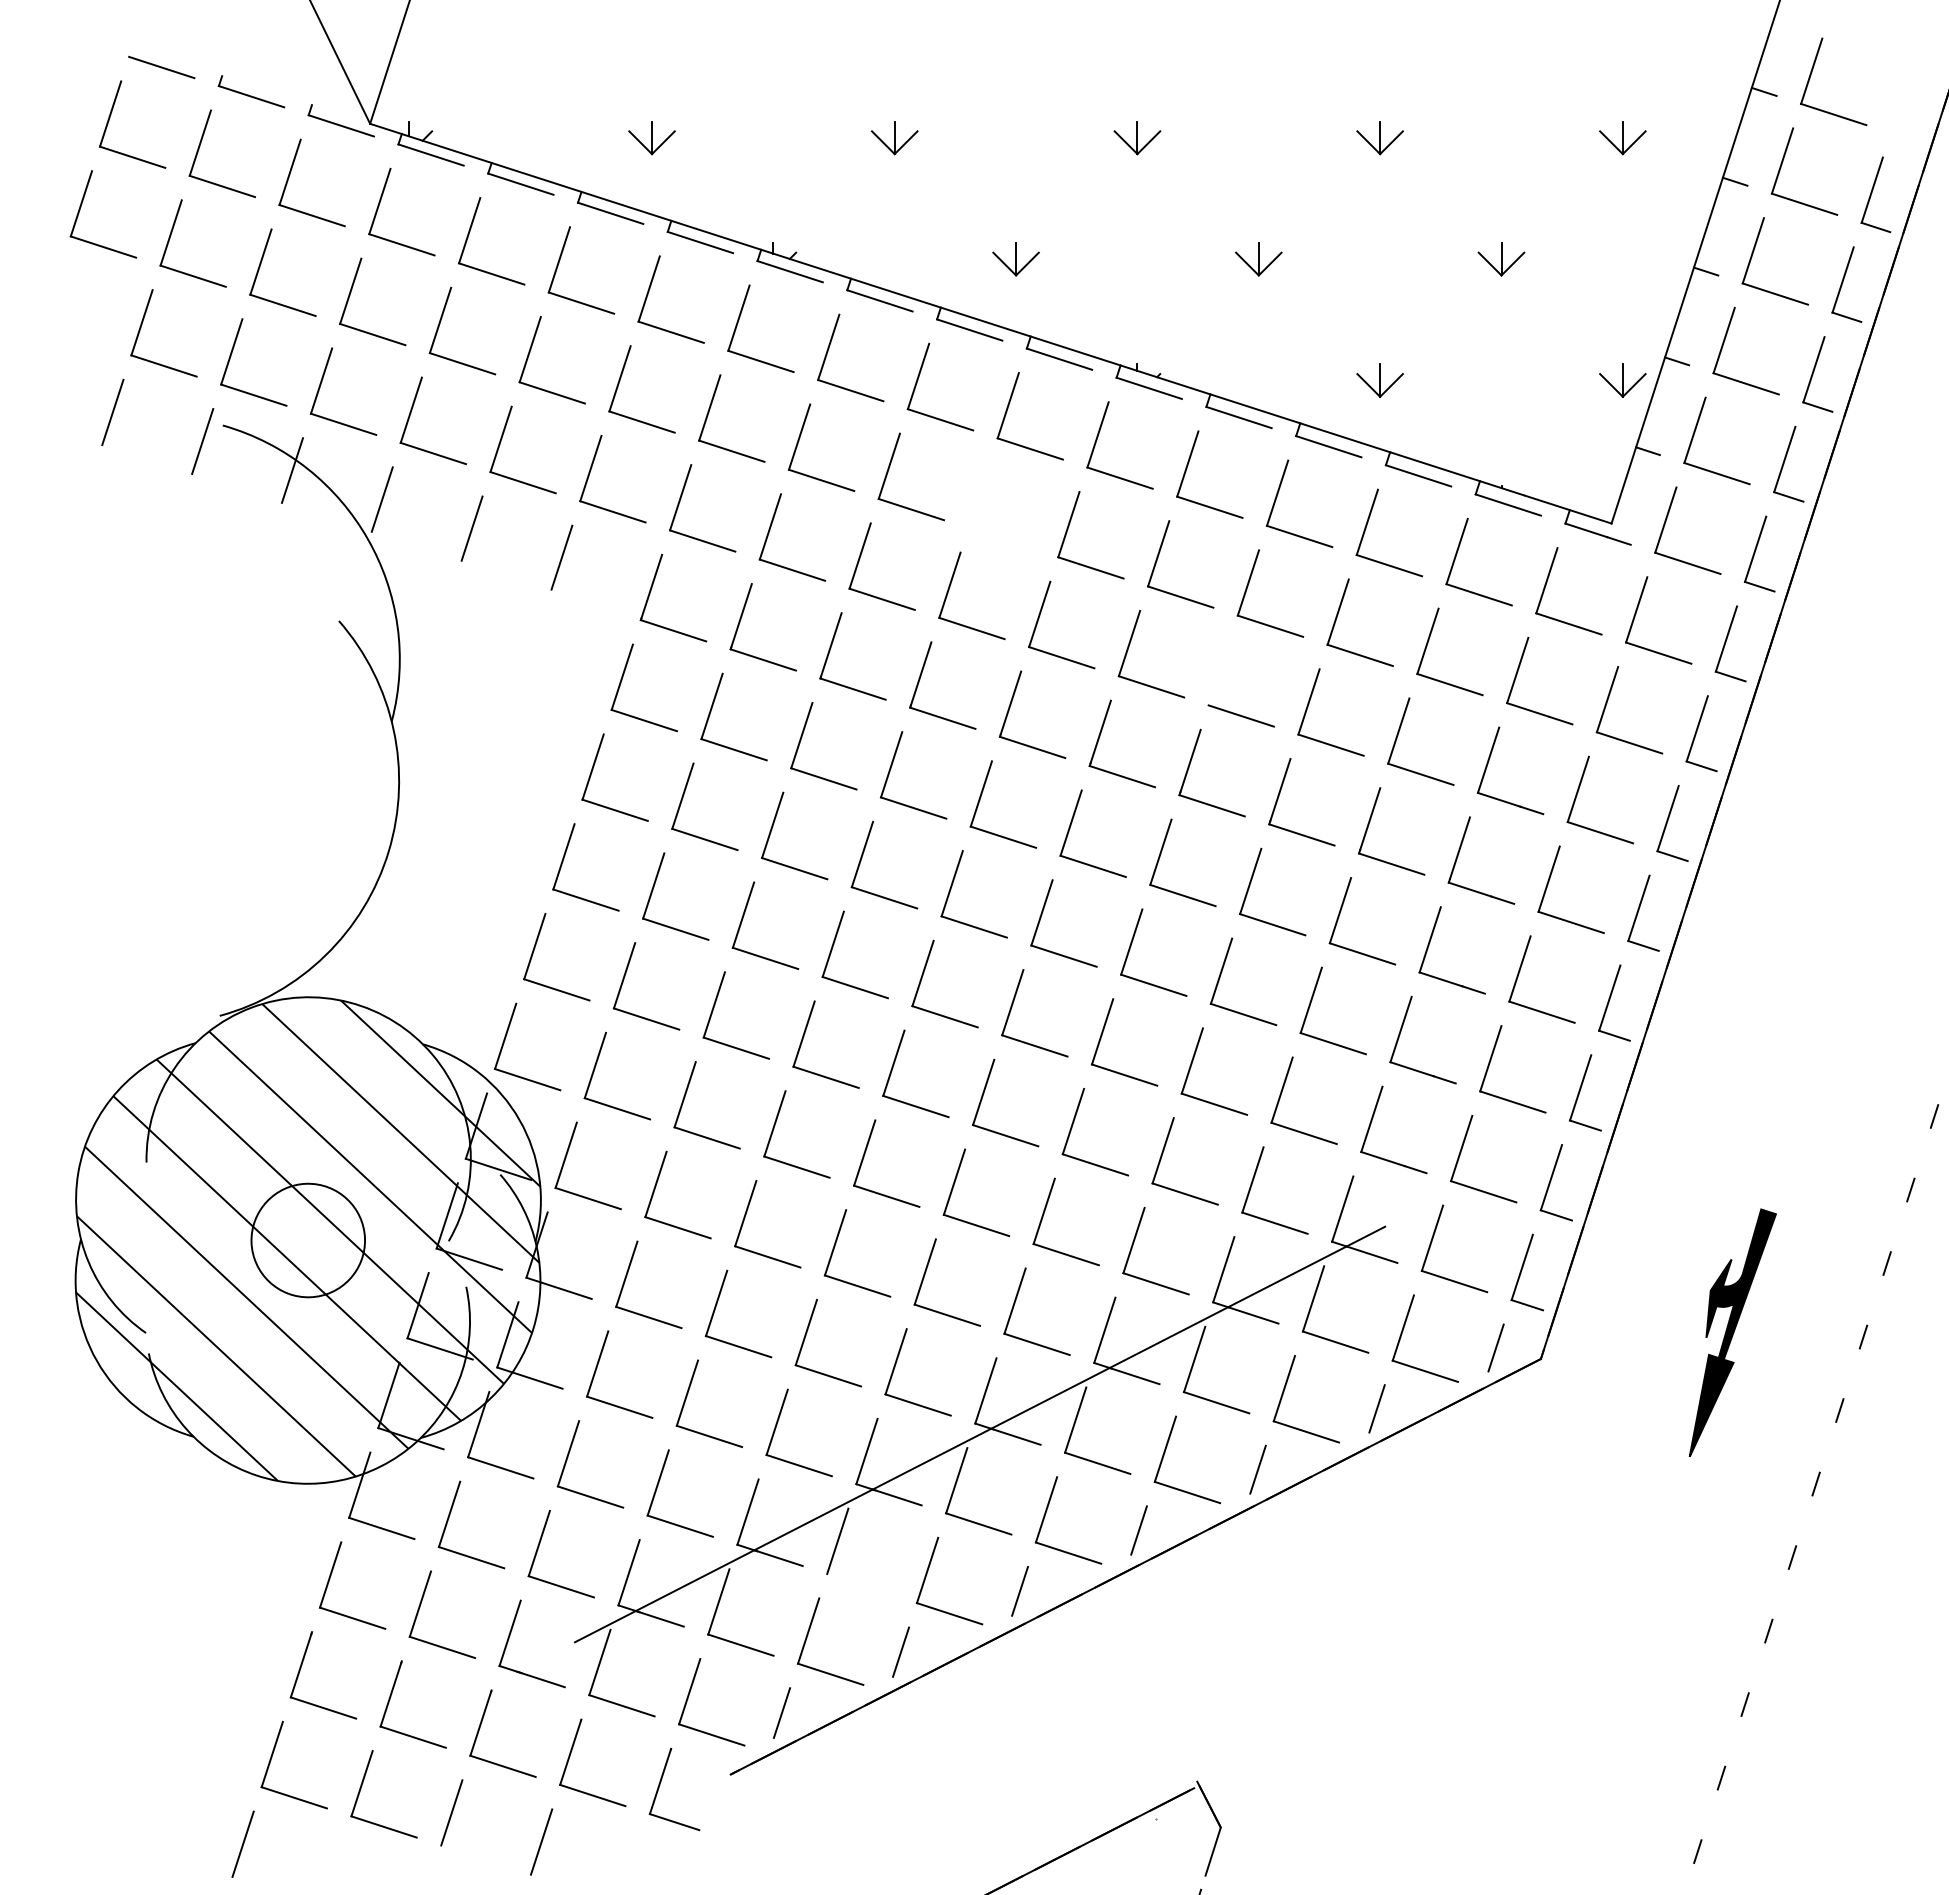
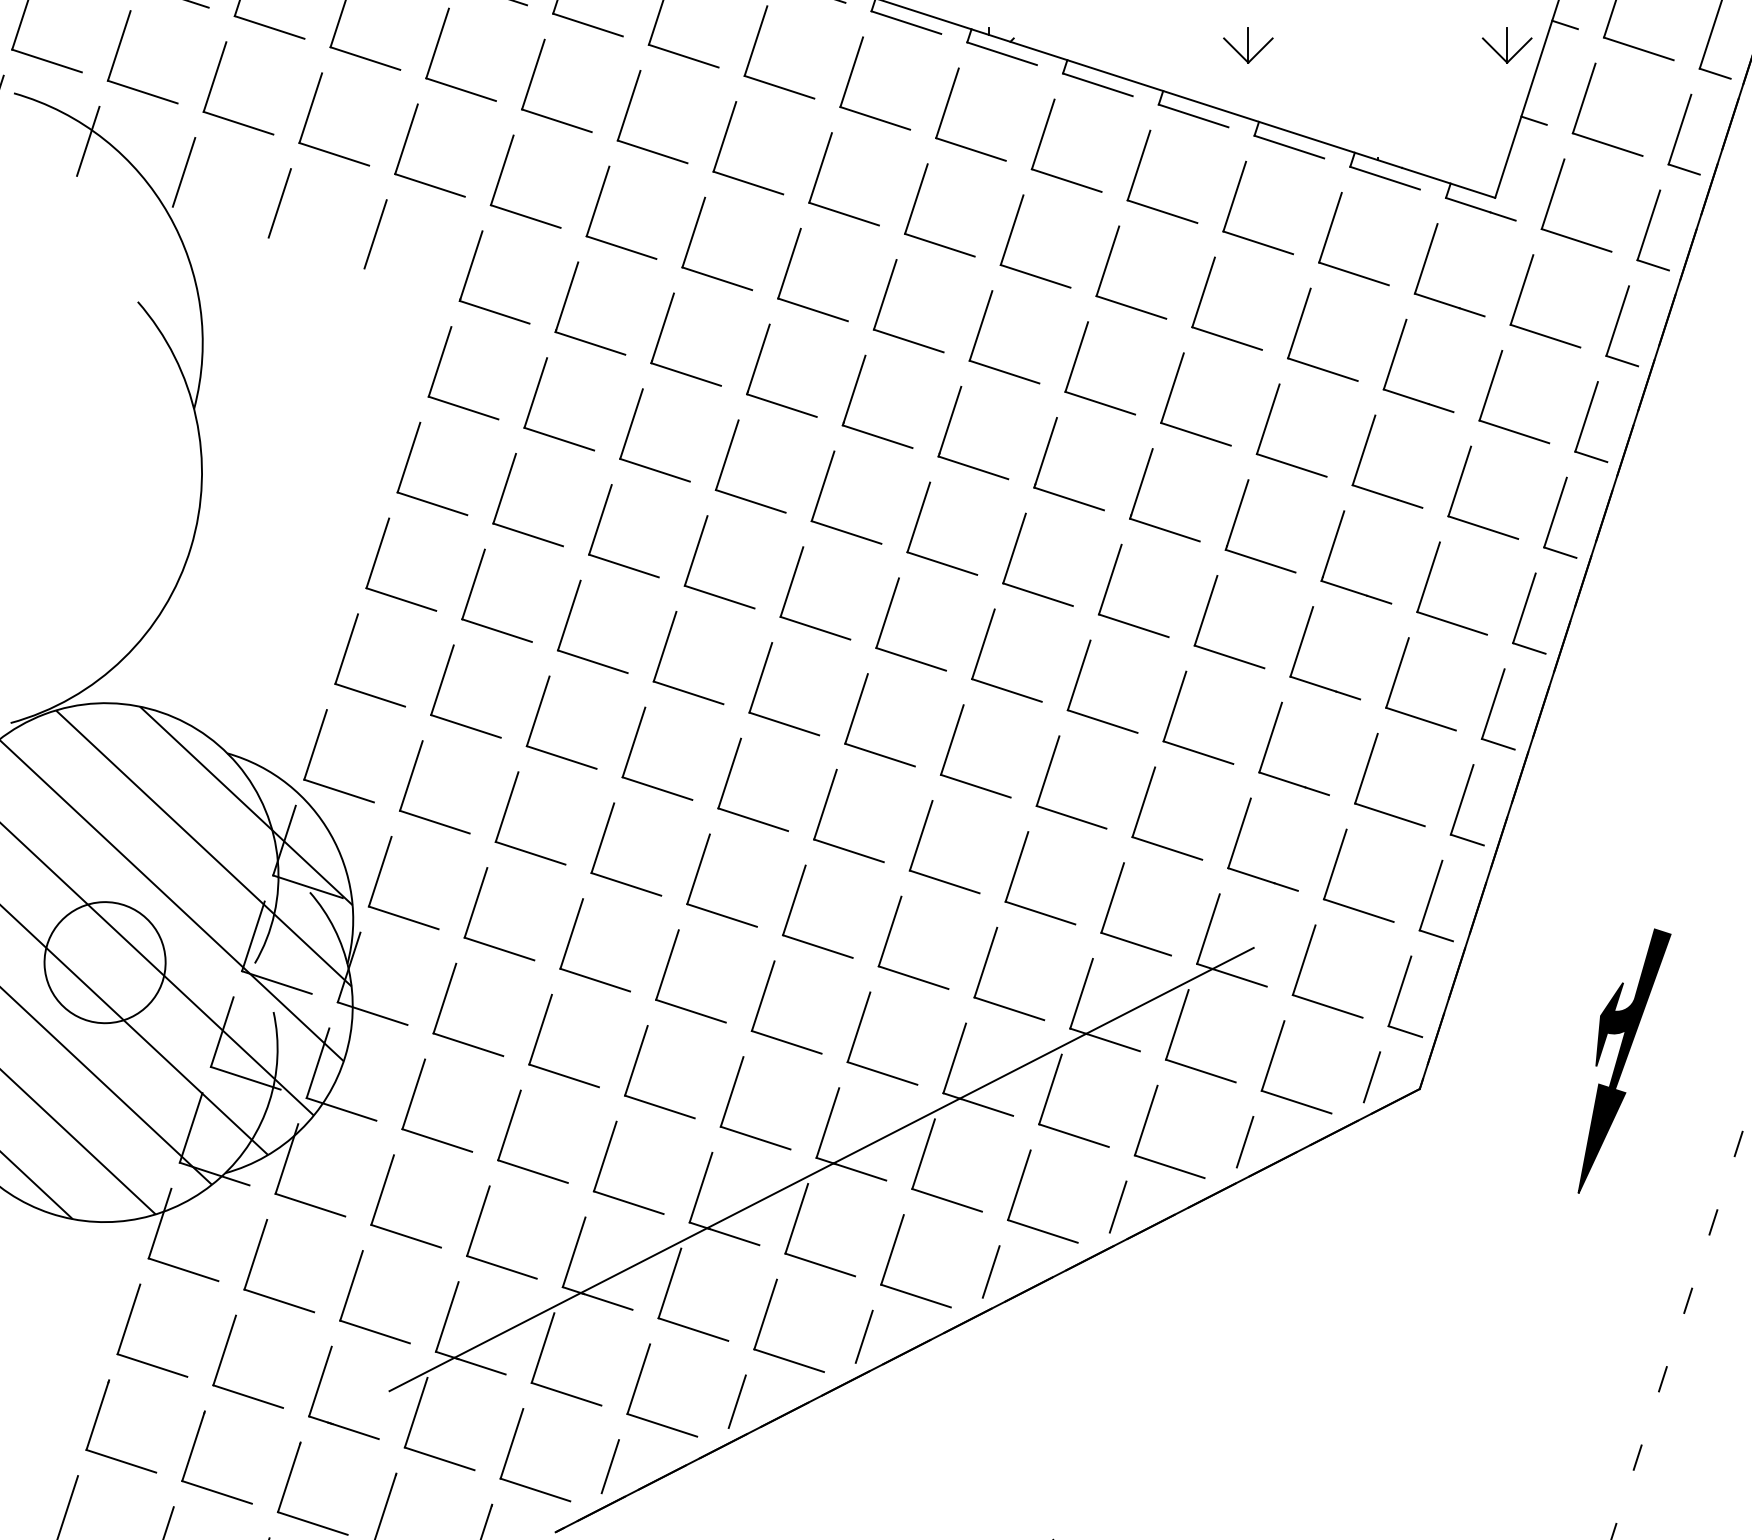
part: (979, 498) -> (821, 171), added
line: (1218, 672) -> (1075, 356), added
line: (859, 1584) -> (693, 1329), added

